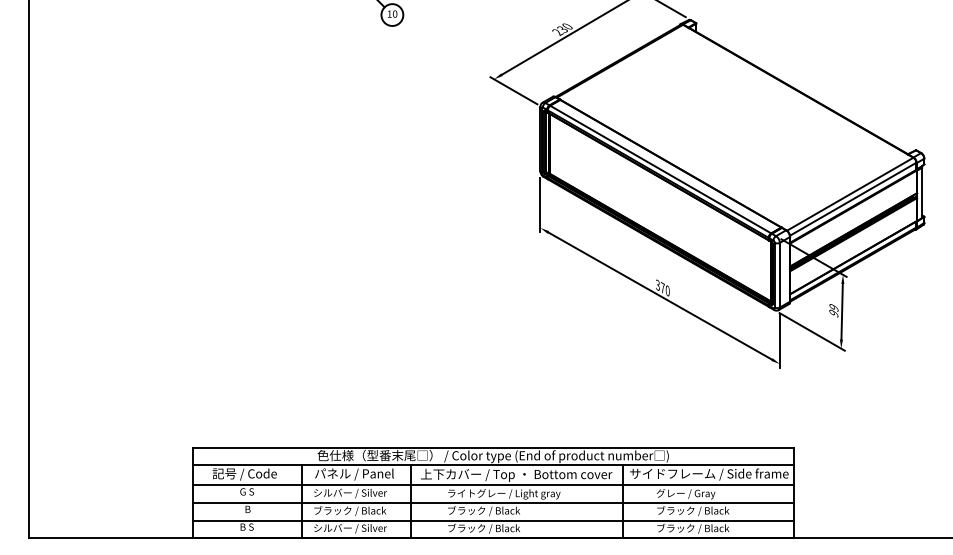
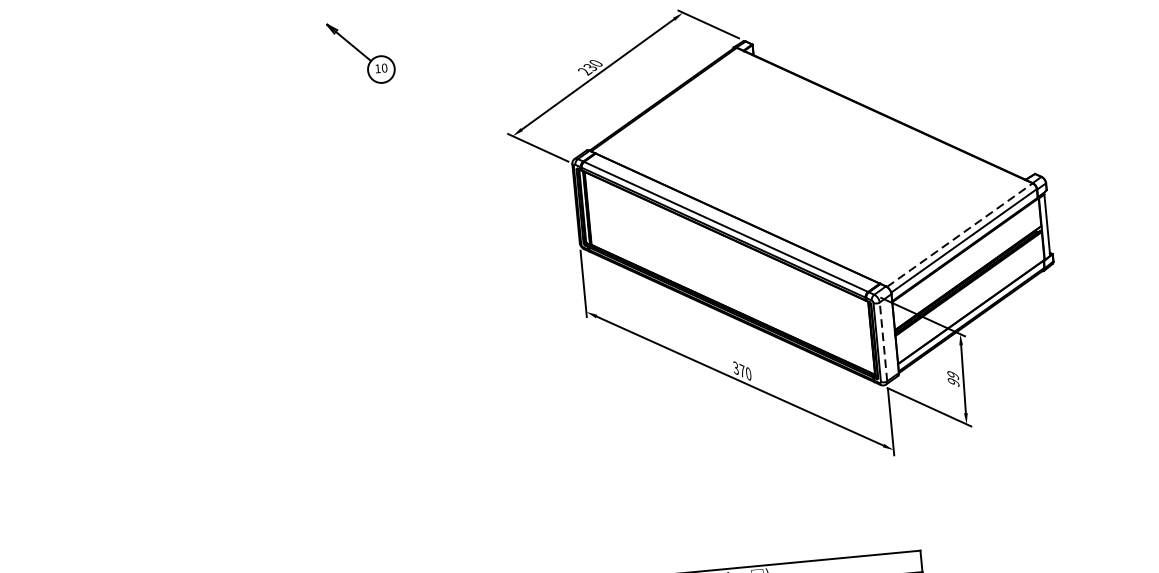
line: (850, 194) -> (960, 235), solid -> dashed
line: (779, 274) -> (882, 341), solid -> dashed

